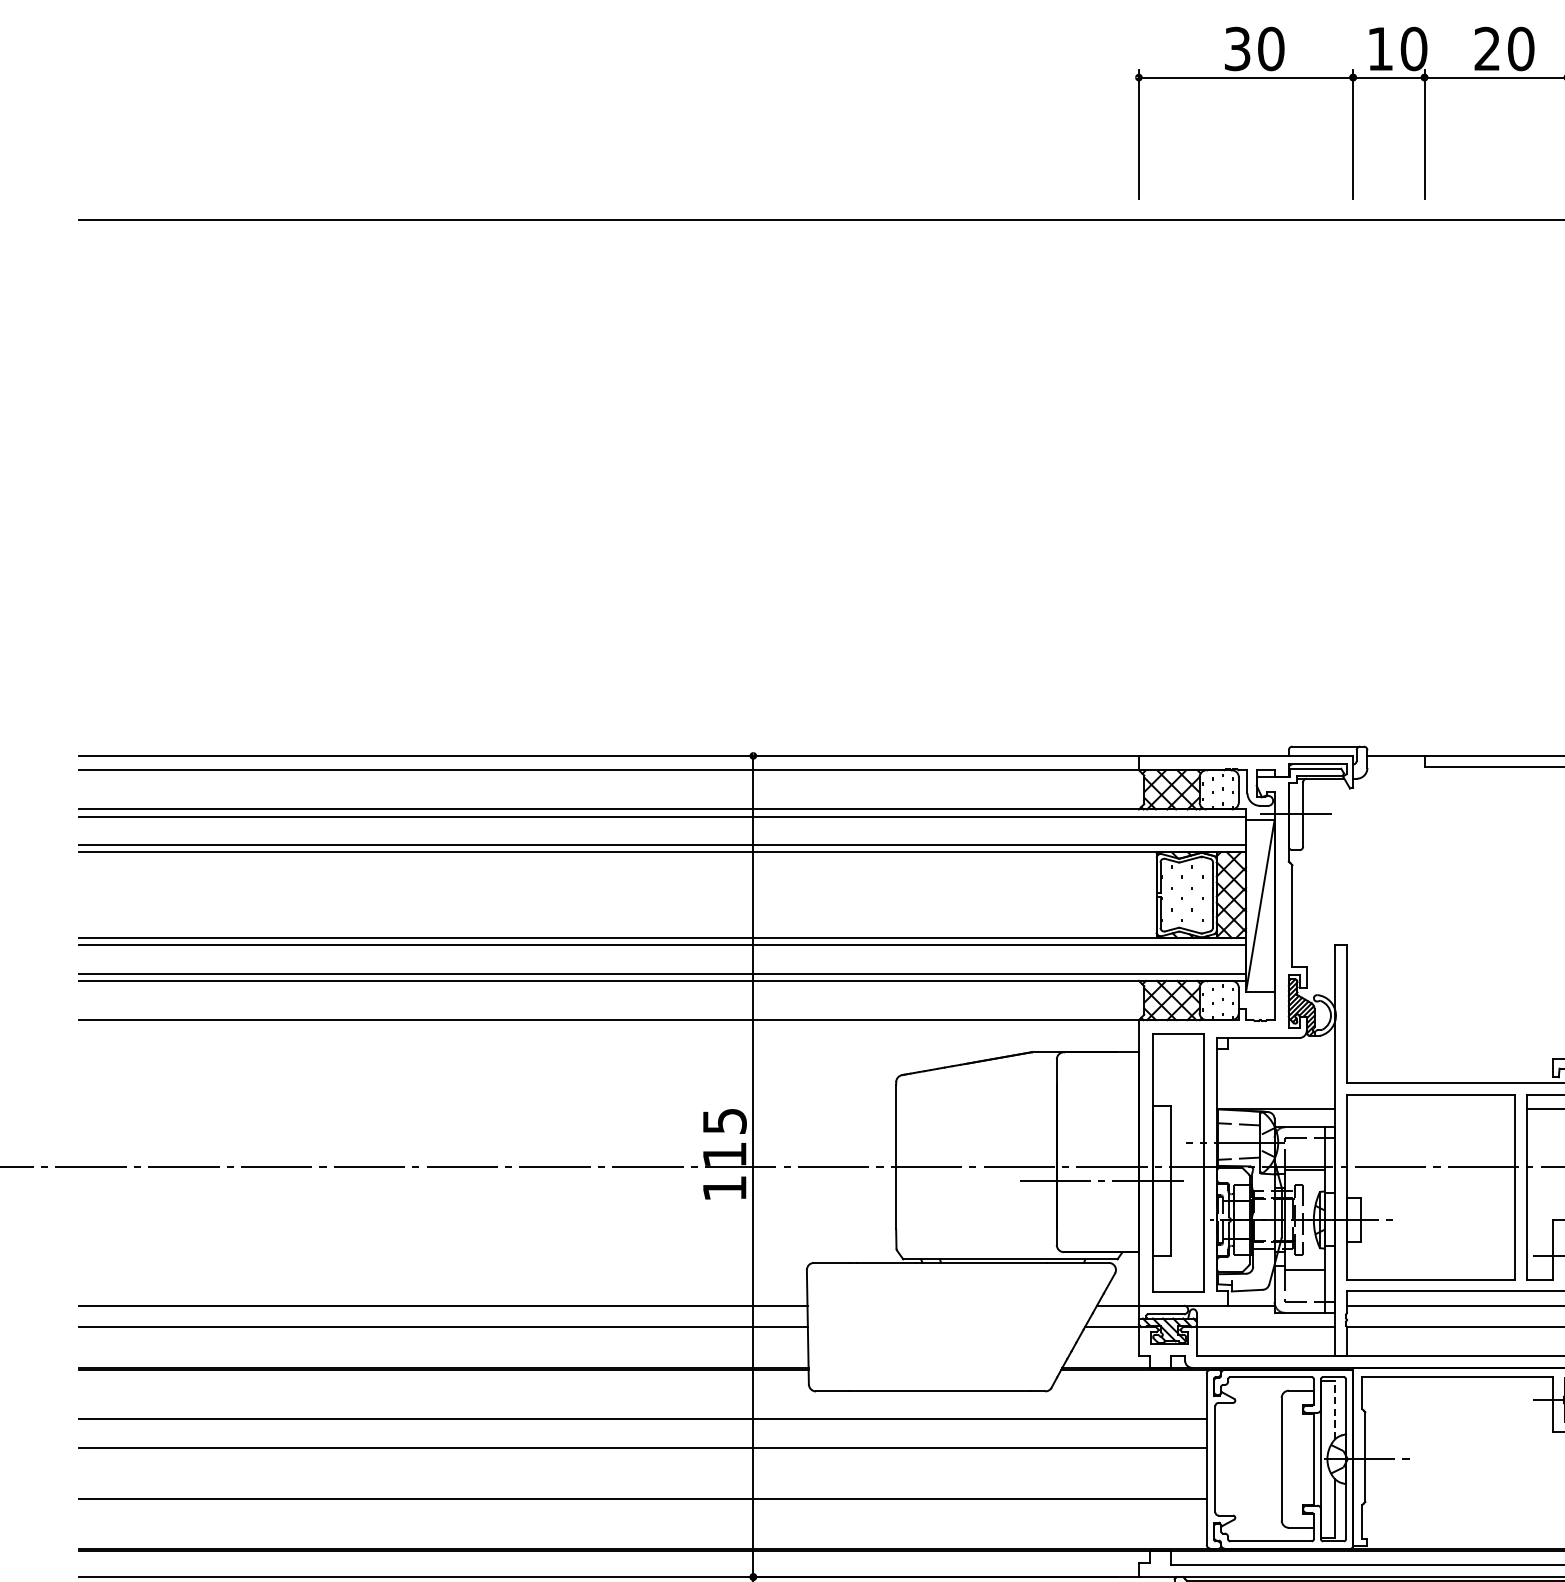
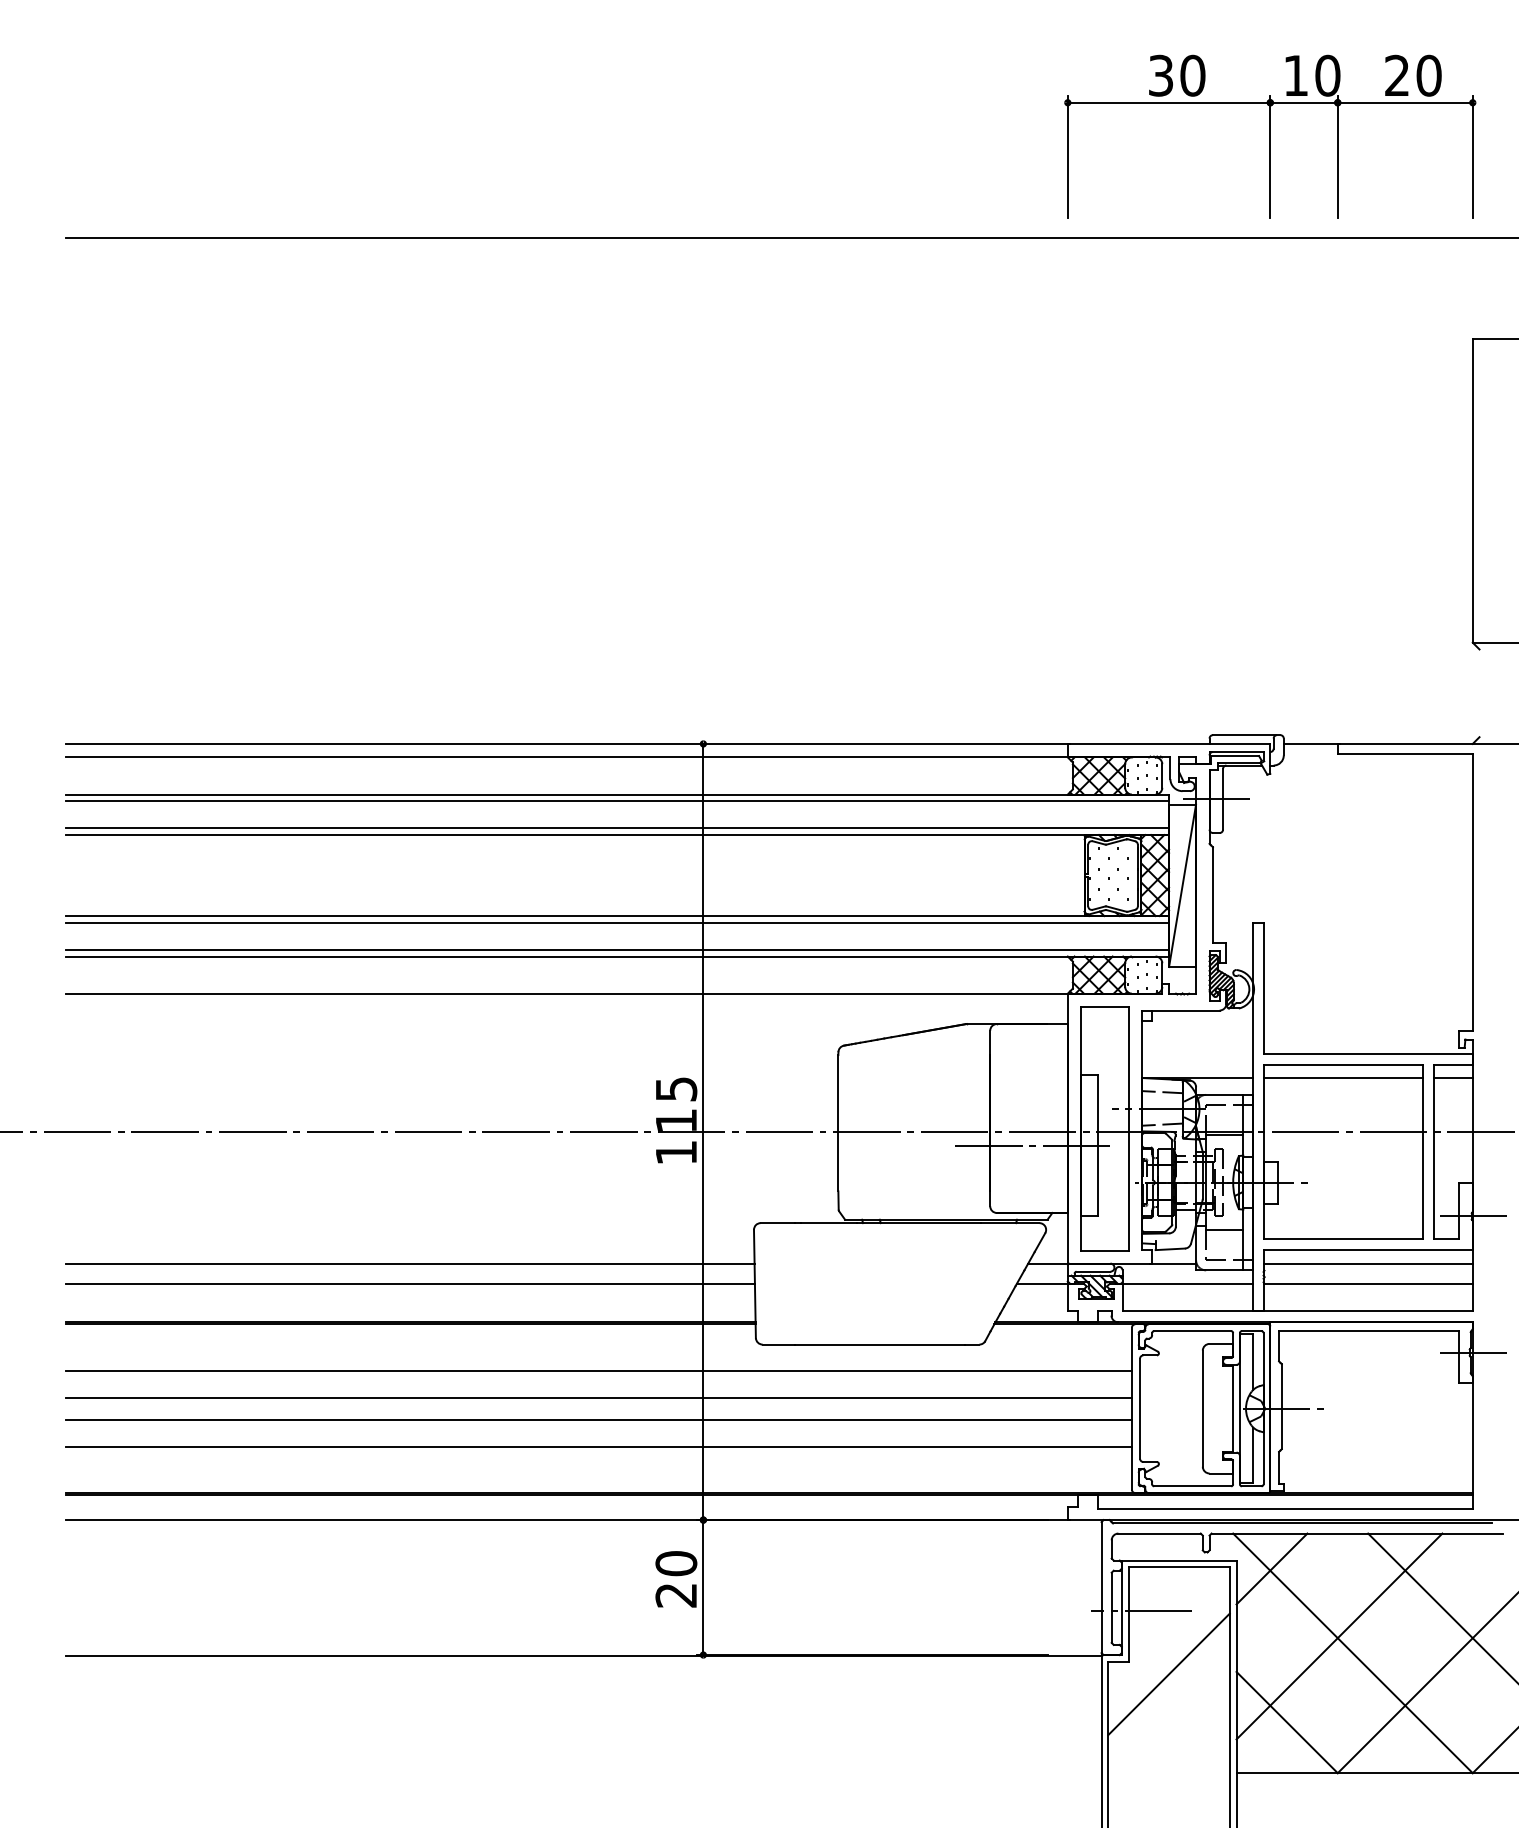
line: (1430, 1109) -> (1343, 1078), added
line: (1335, 1410) -> (1253, 1362), dashed -> solid
line: (642, 1470) -> (598, 1419), added

